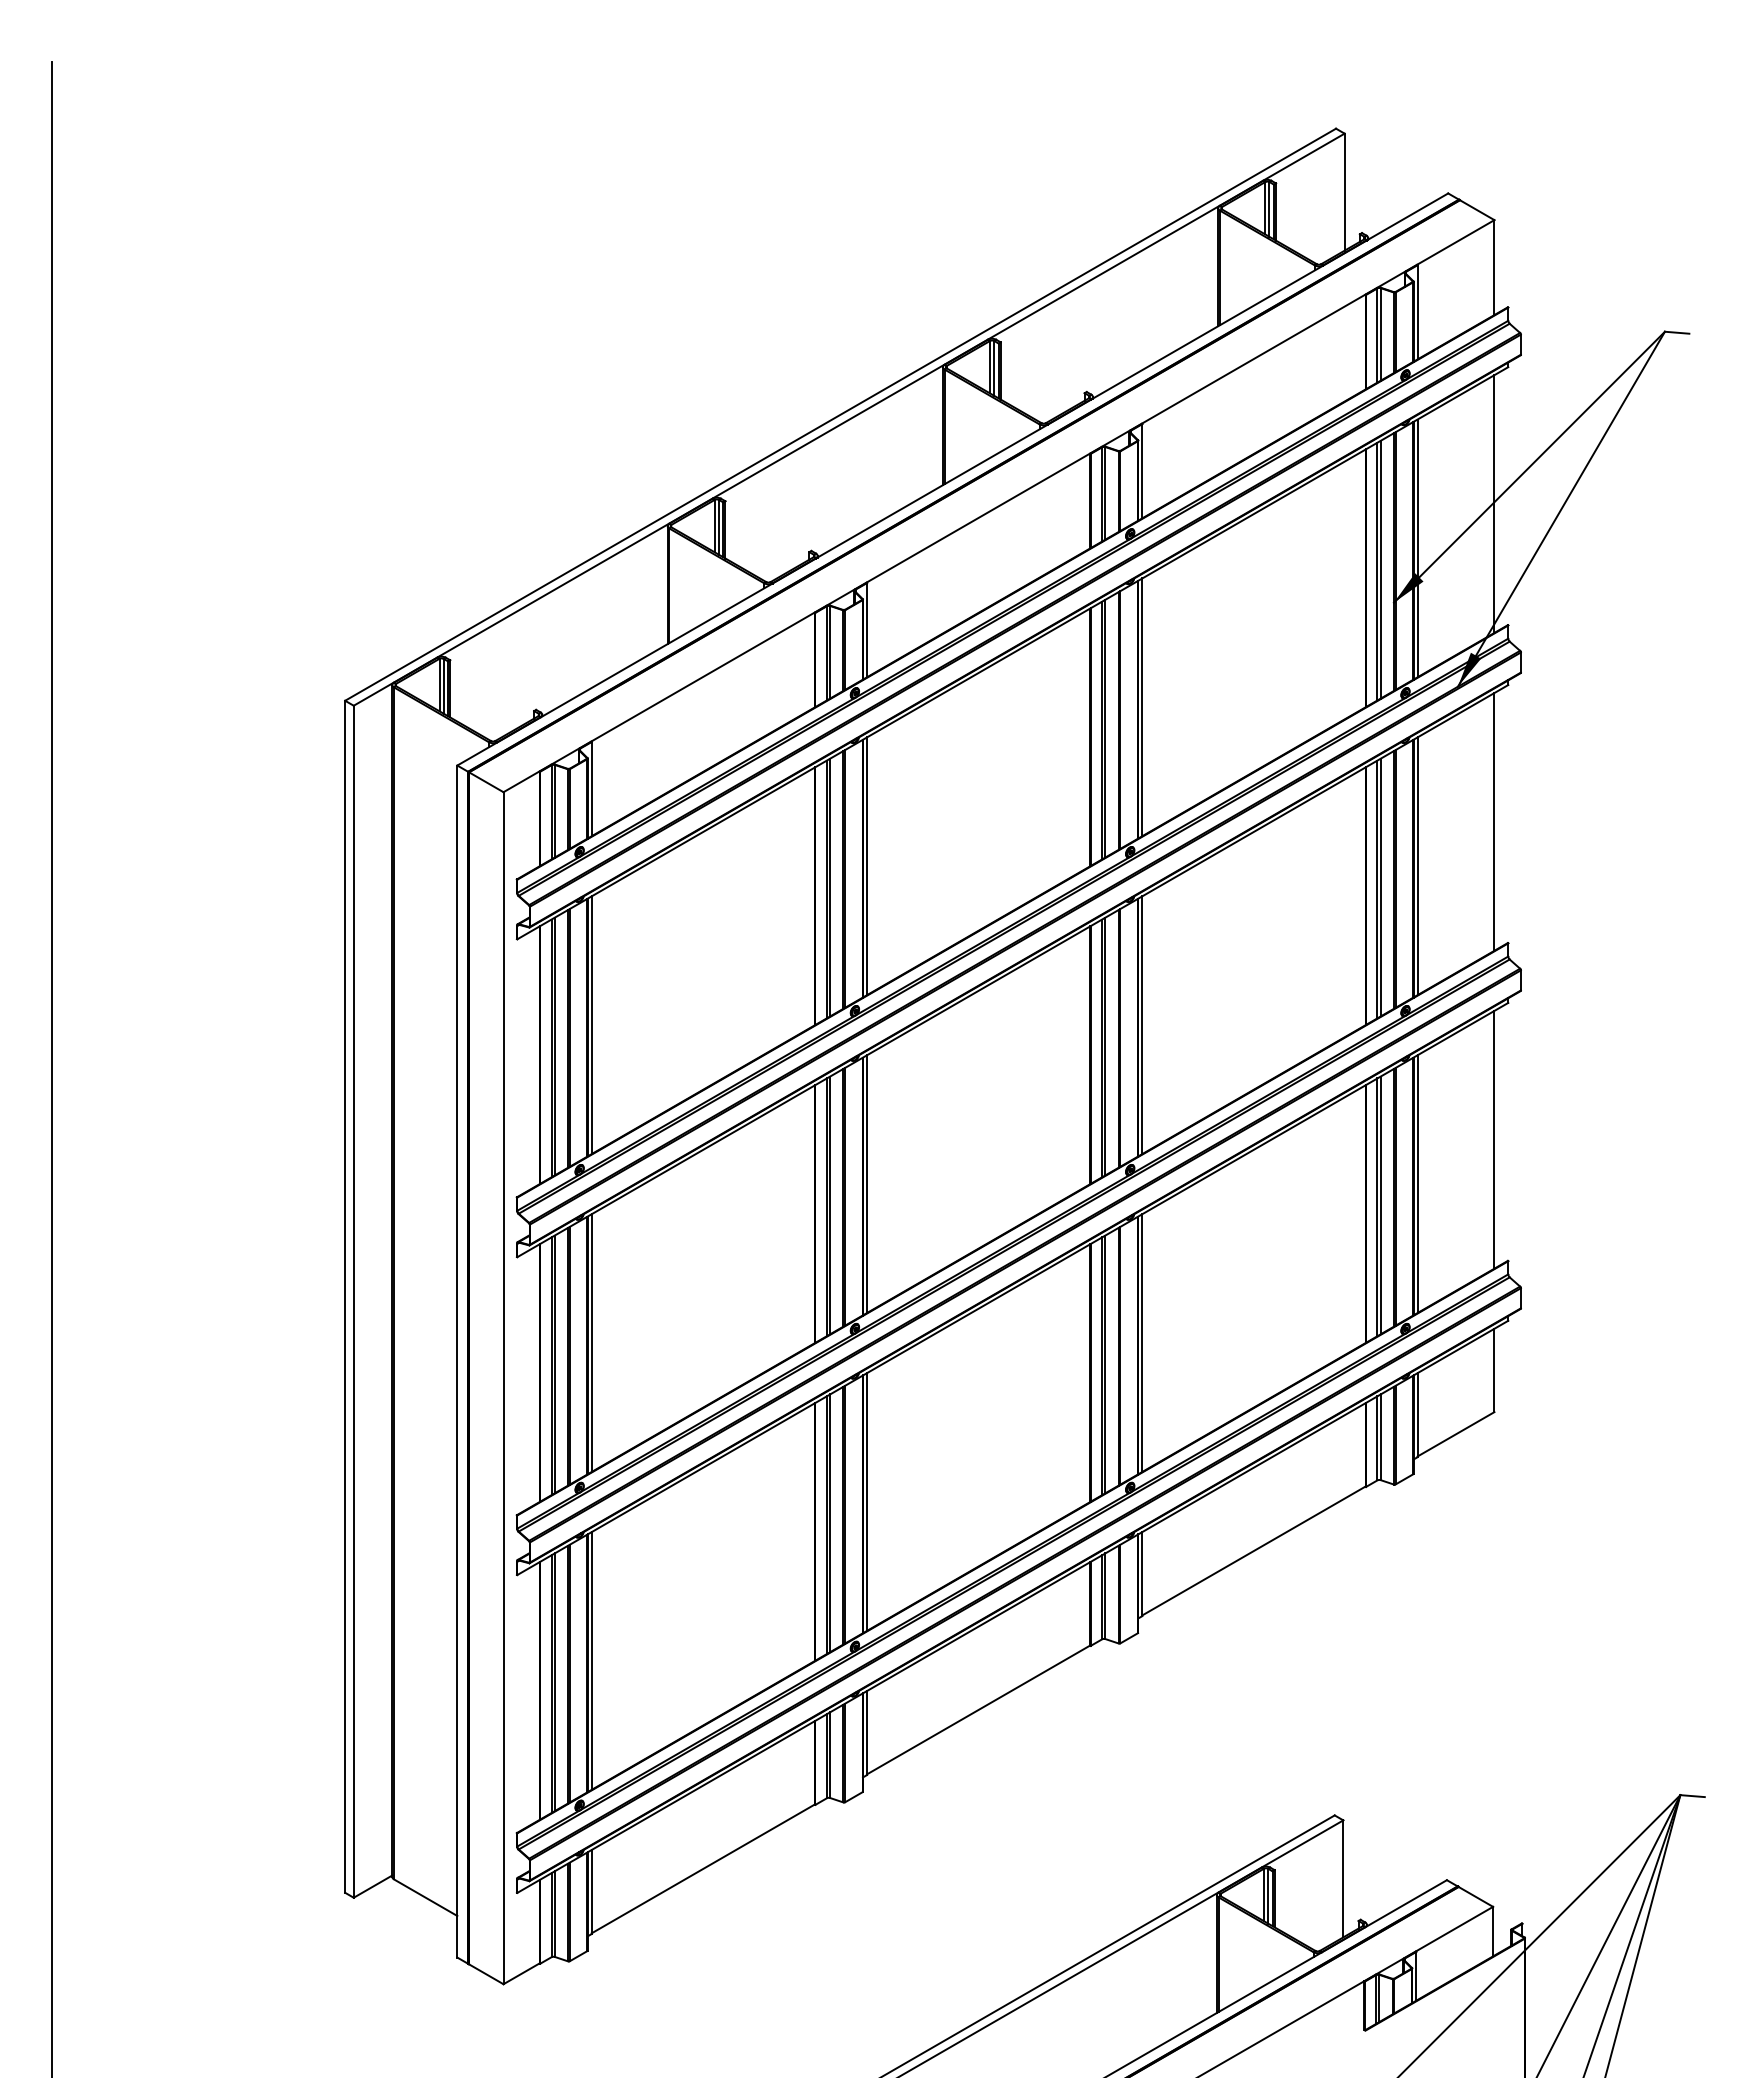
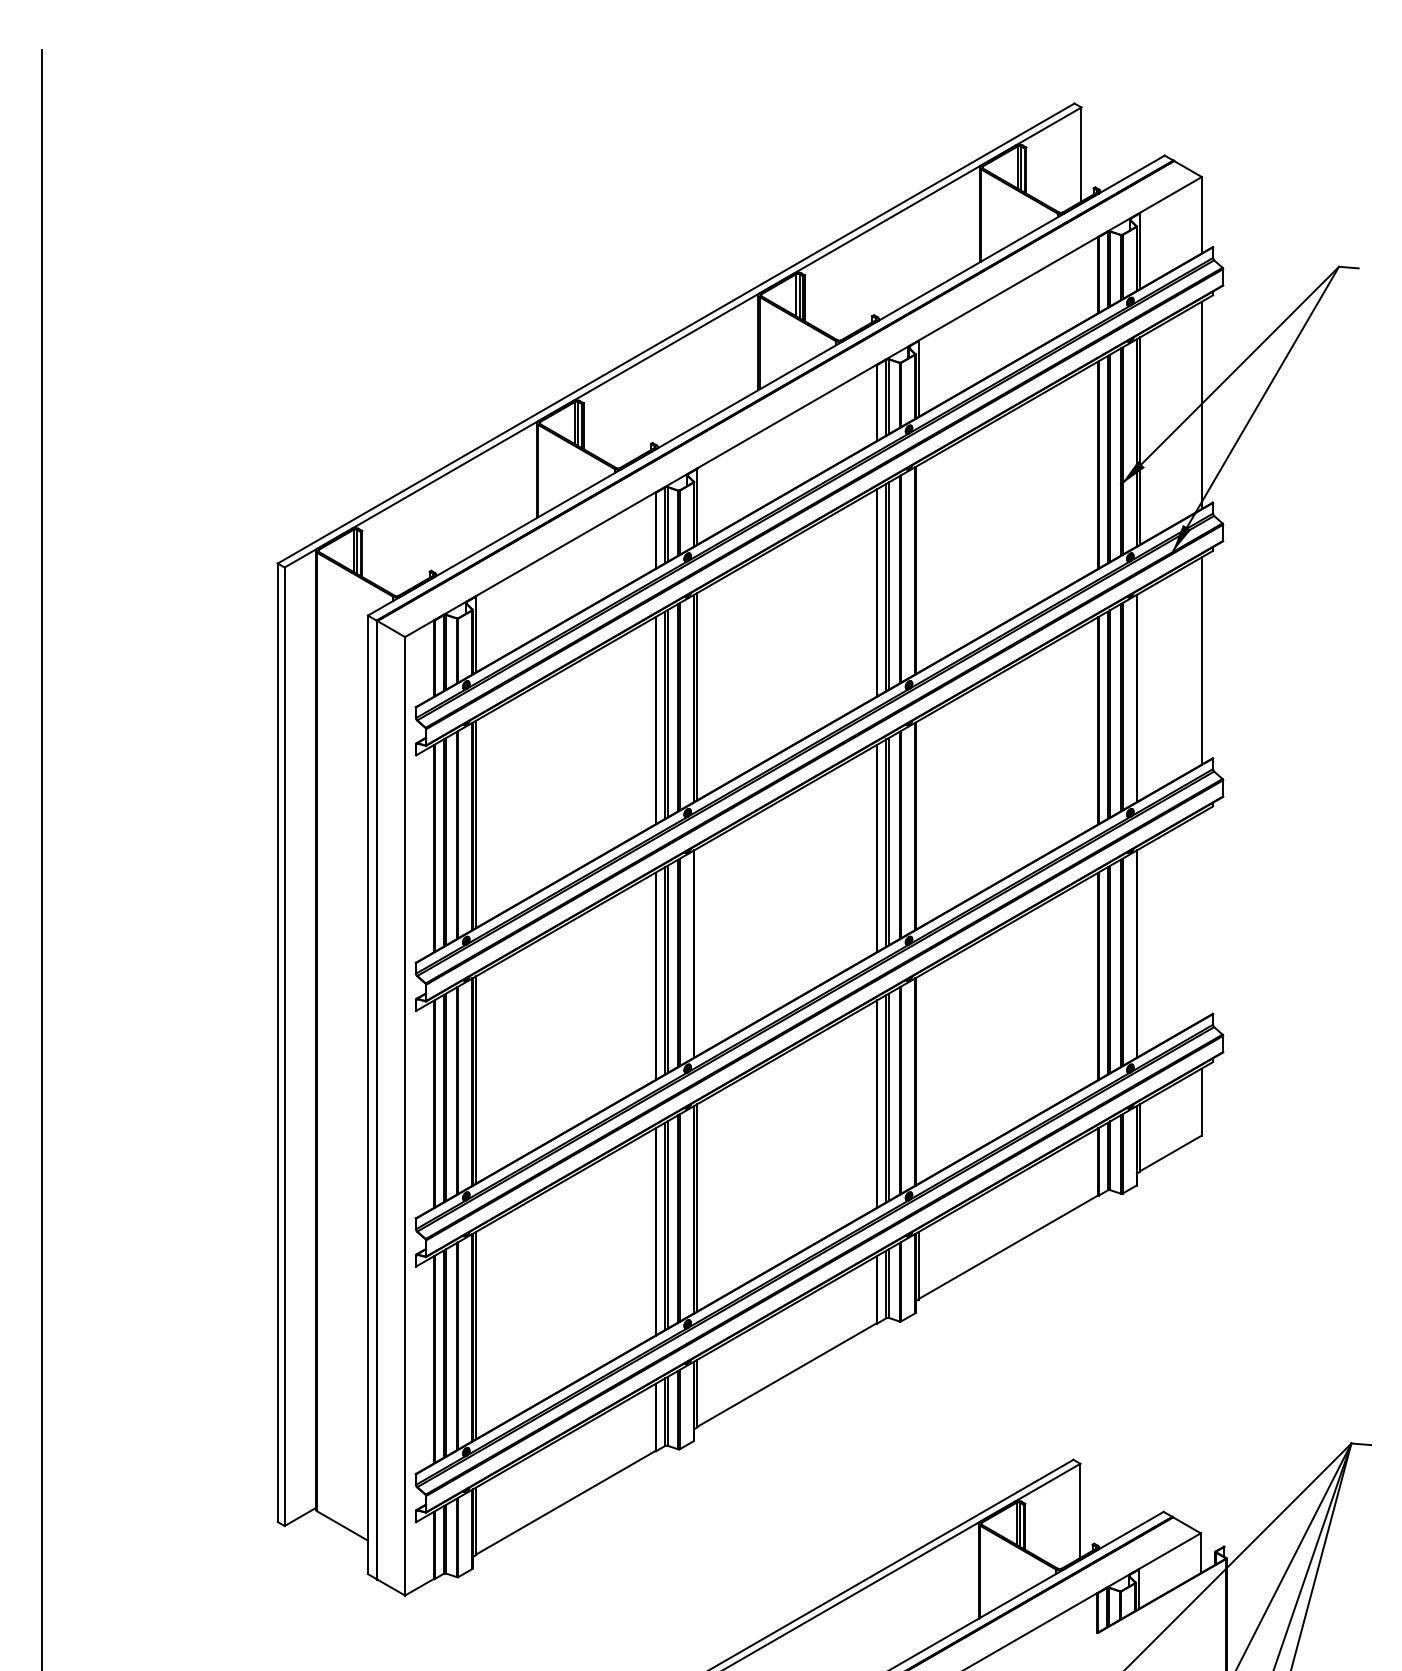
line: (1142, 707) -> (918, 568), removed
line: (1417, 866) -> (1140, 696), removed
line: (1142, 1025) -> (918, 824), removed
line: (1494, 1139) -> (1201, 916), removed
line: (867, 1184) -> (697, 952), removed
line: (1417, 1184) -> (1140, 952), removed
line: (1142, 1342) -> (918, 1079), removed

